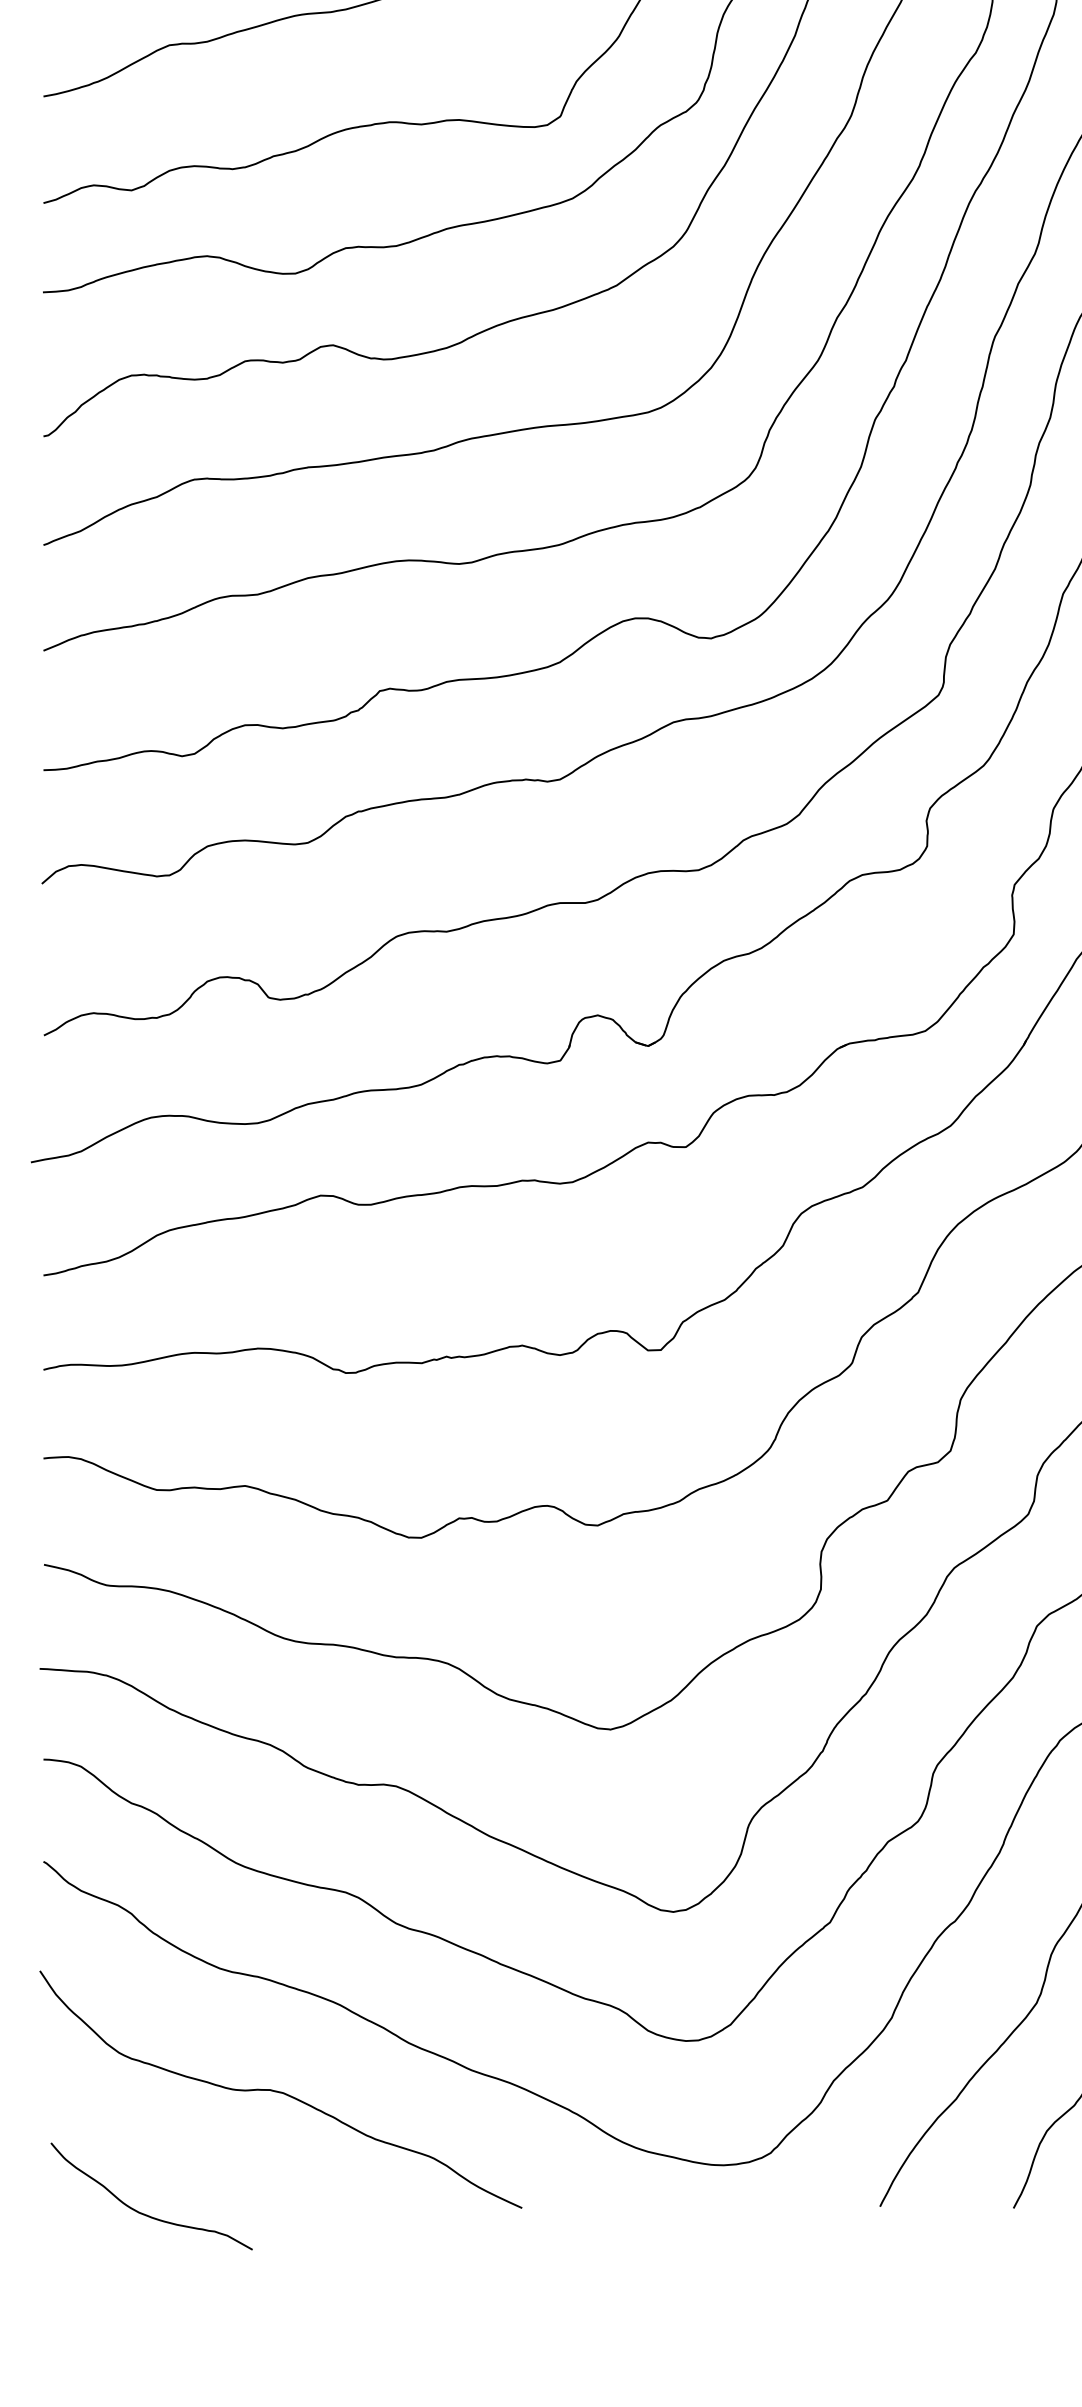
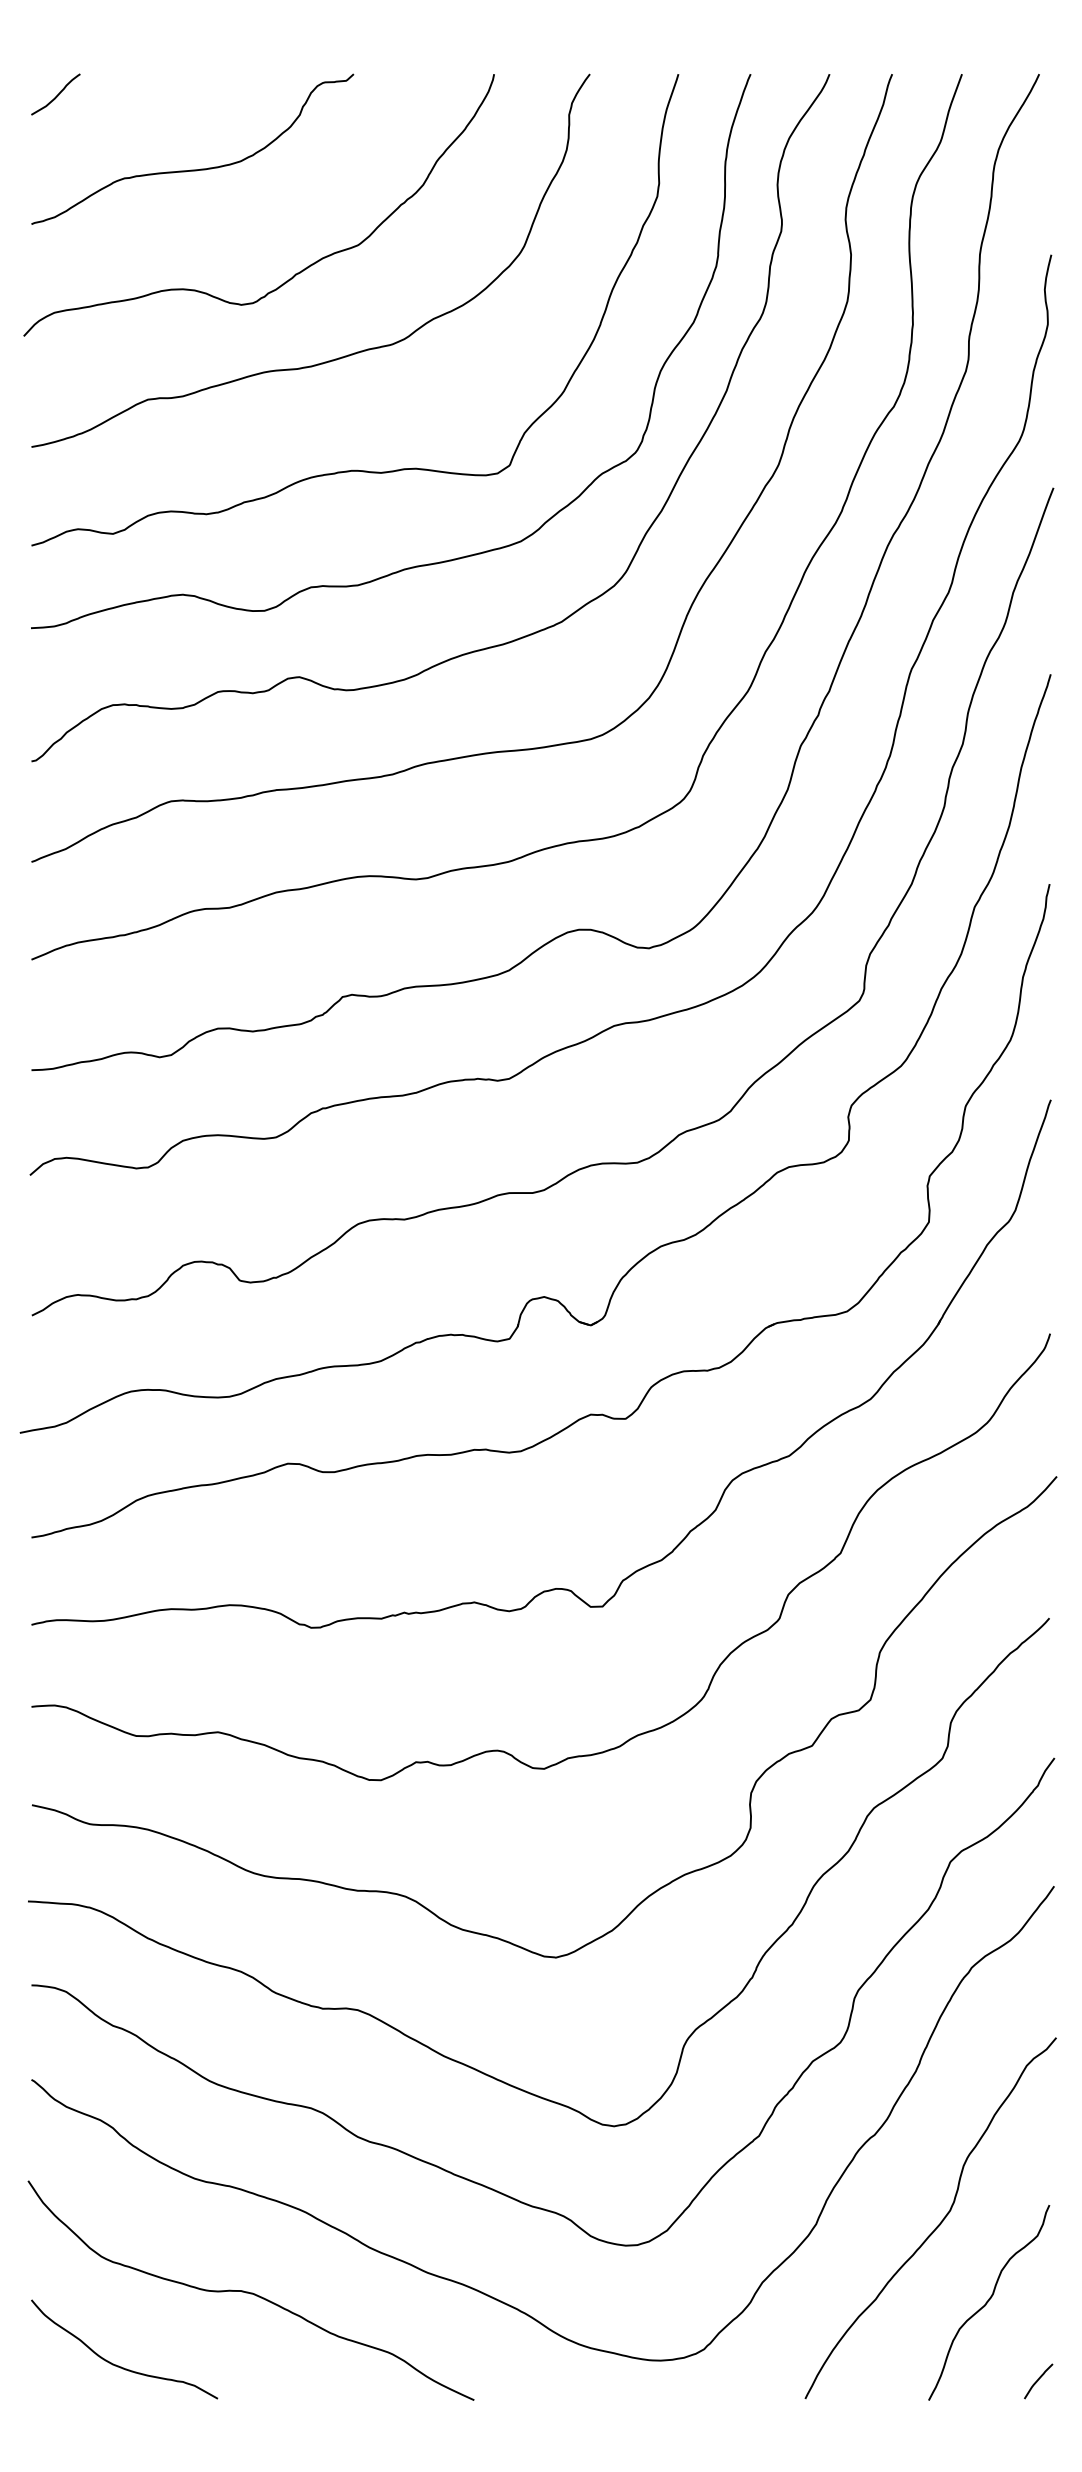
curve: (142, 2212) -> (116, 2364), moved

